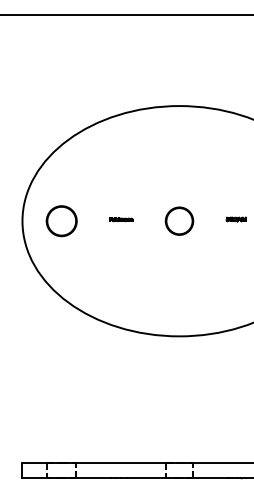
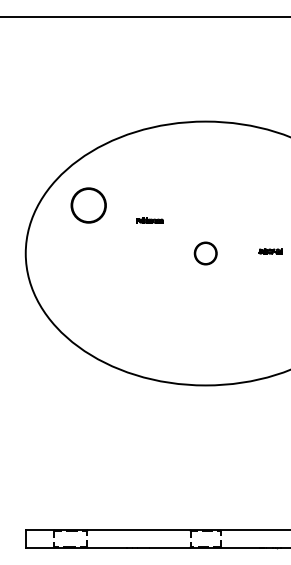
part: (120, 219) -> (149, 220), moved
circle: (61, 221) -> (88, 205), moved
part: (179, 221) -> (205, 253), size x0.7

